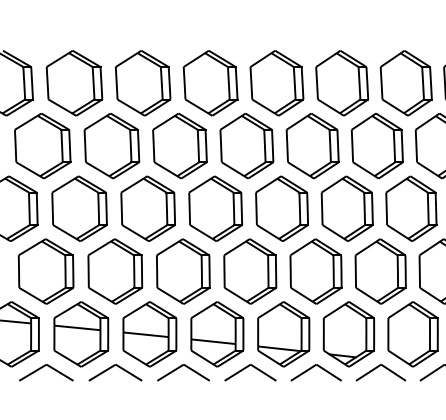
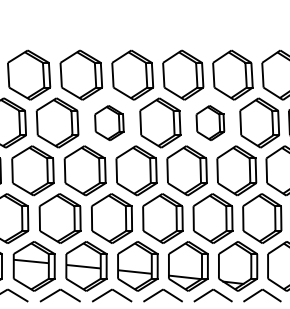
part: (179, 146) -> (109, 123), size x0.7
part: (312, 146) -> (210, 123), size x0.7

